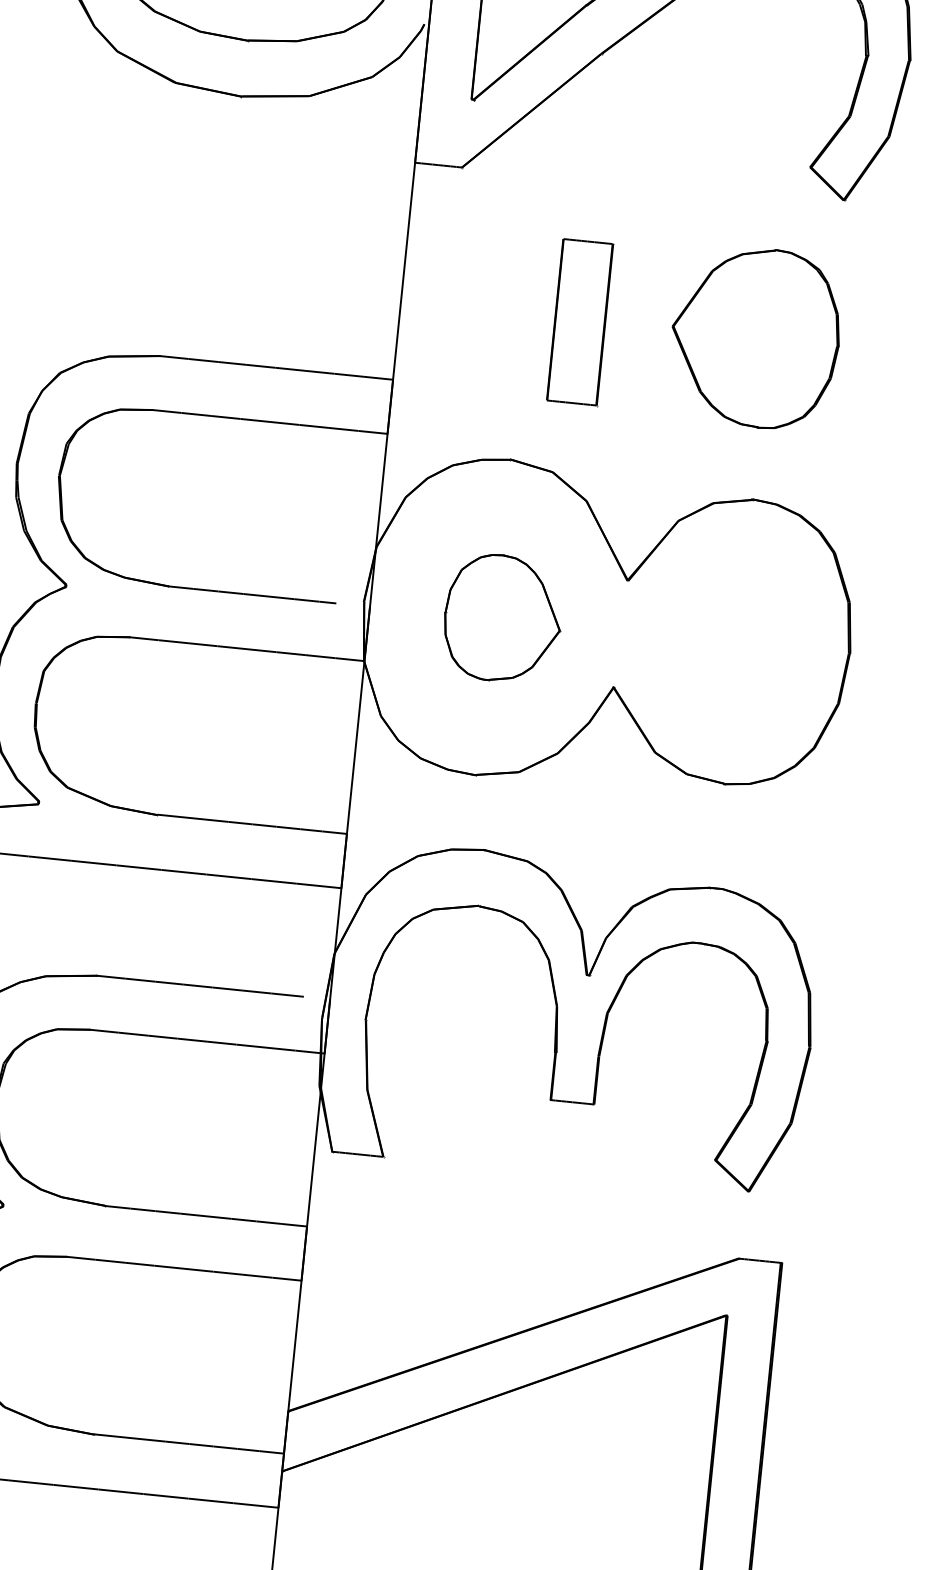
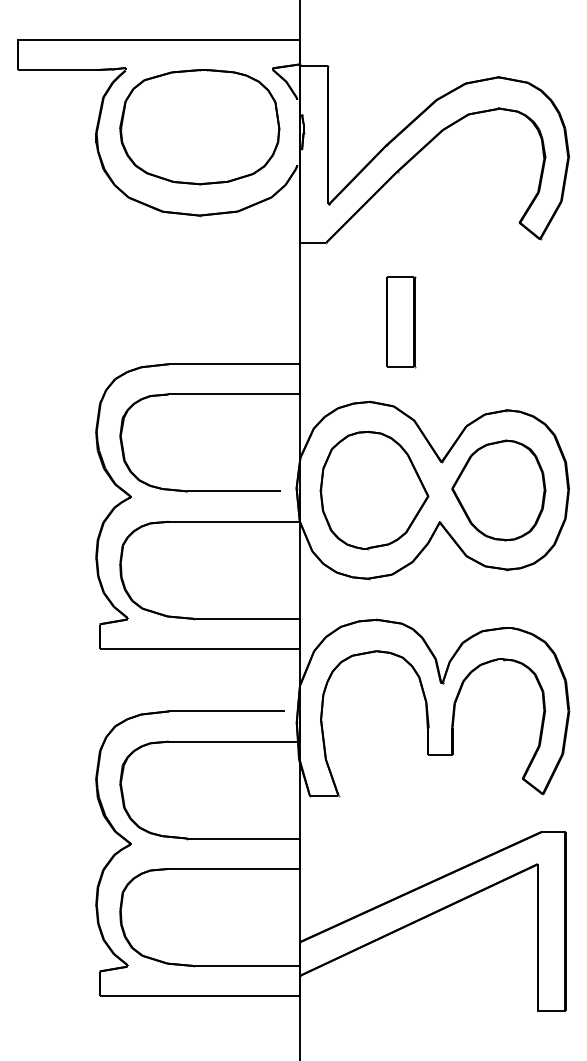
part: (755, 337) -> (498, 490), moved
part: (502, 618) -> (374, 490), size x1.67

